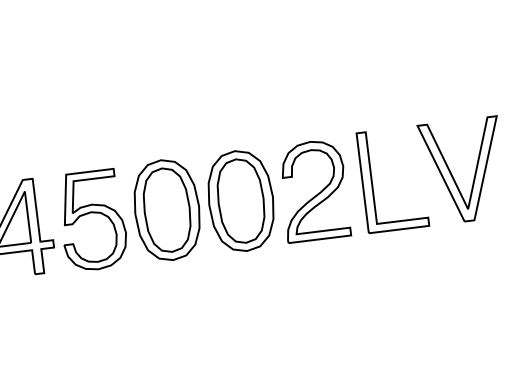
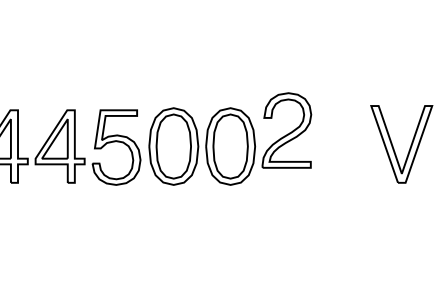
part: (371, 182) -> (331, 144), removed
part: (313, 190) -> (286, 130), moved

